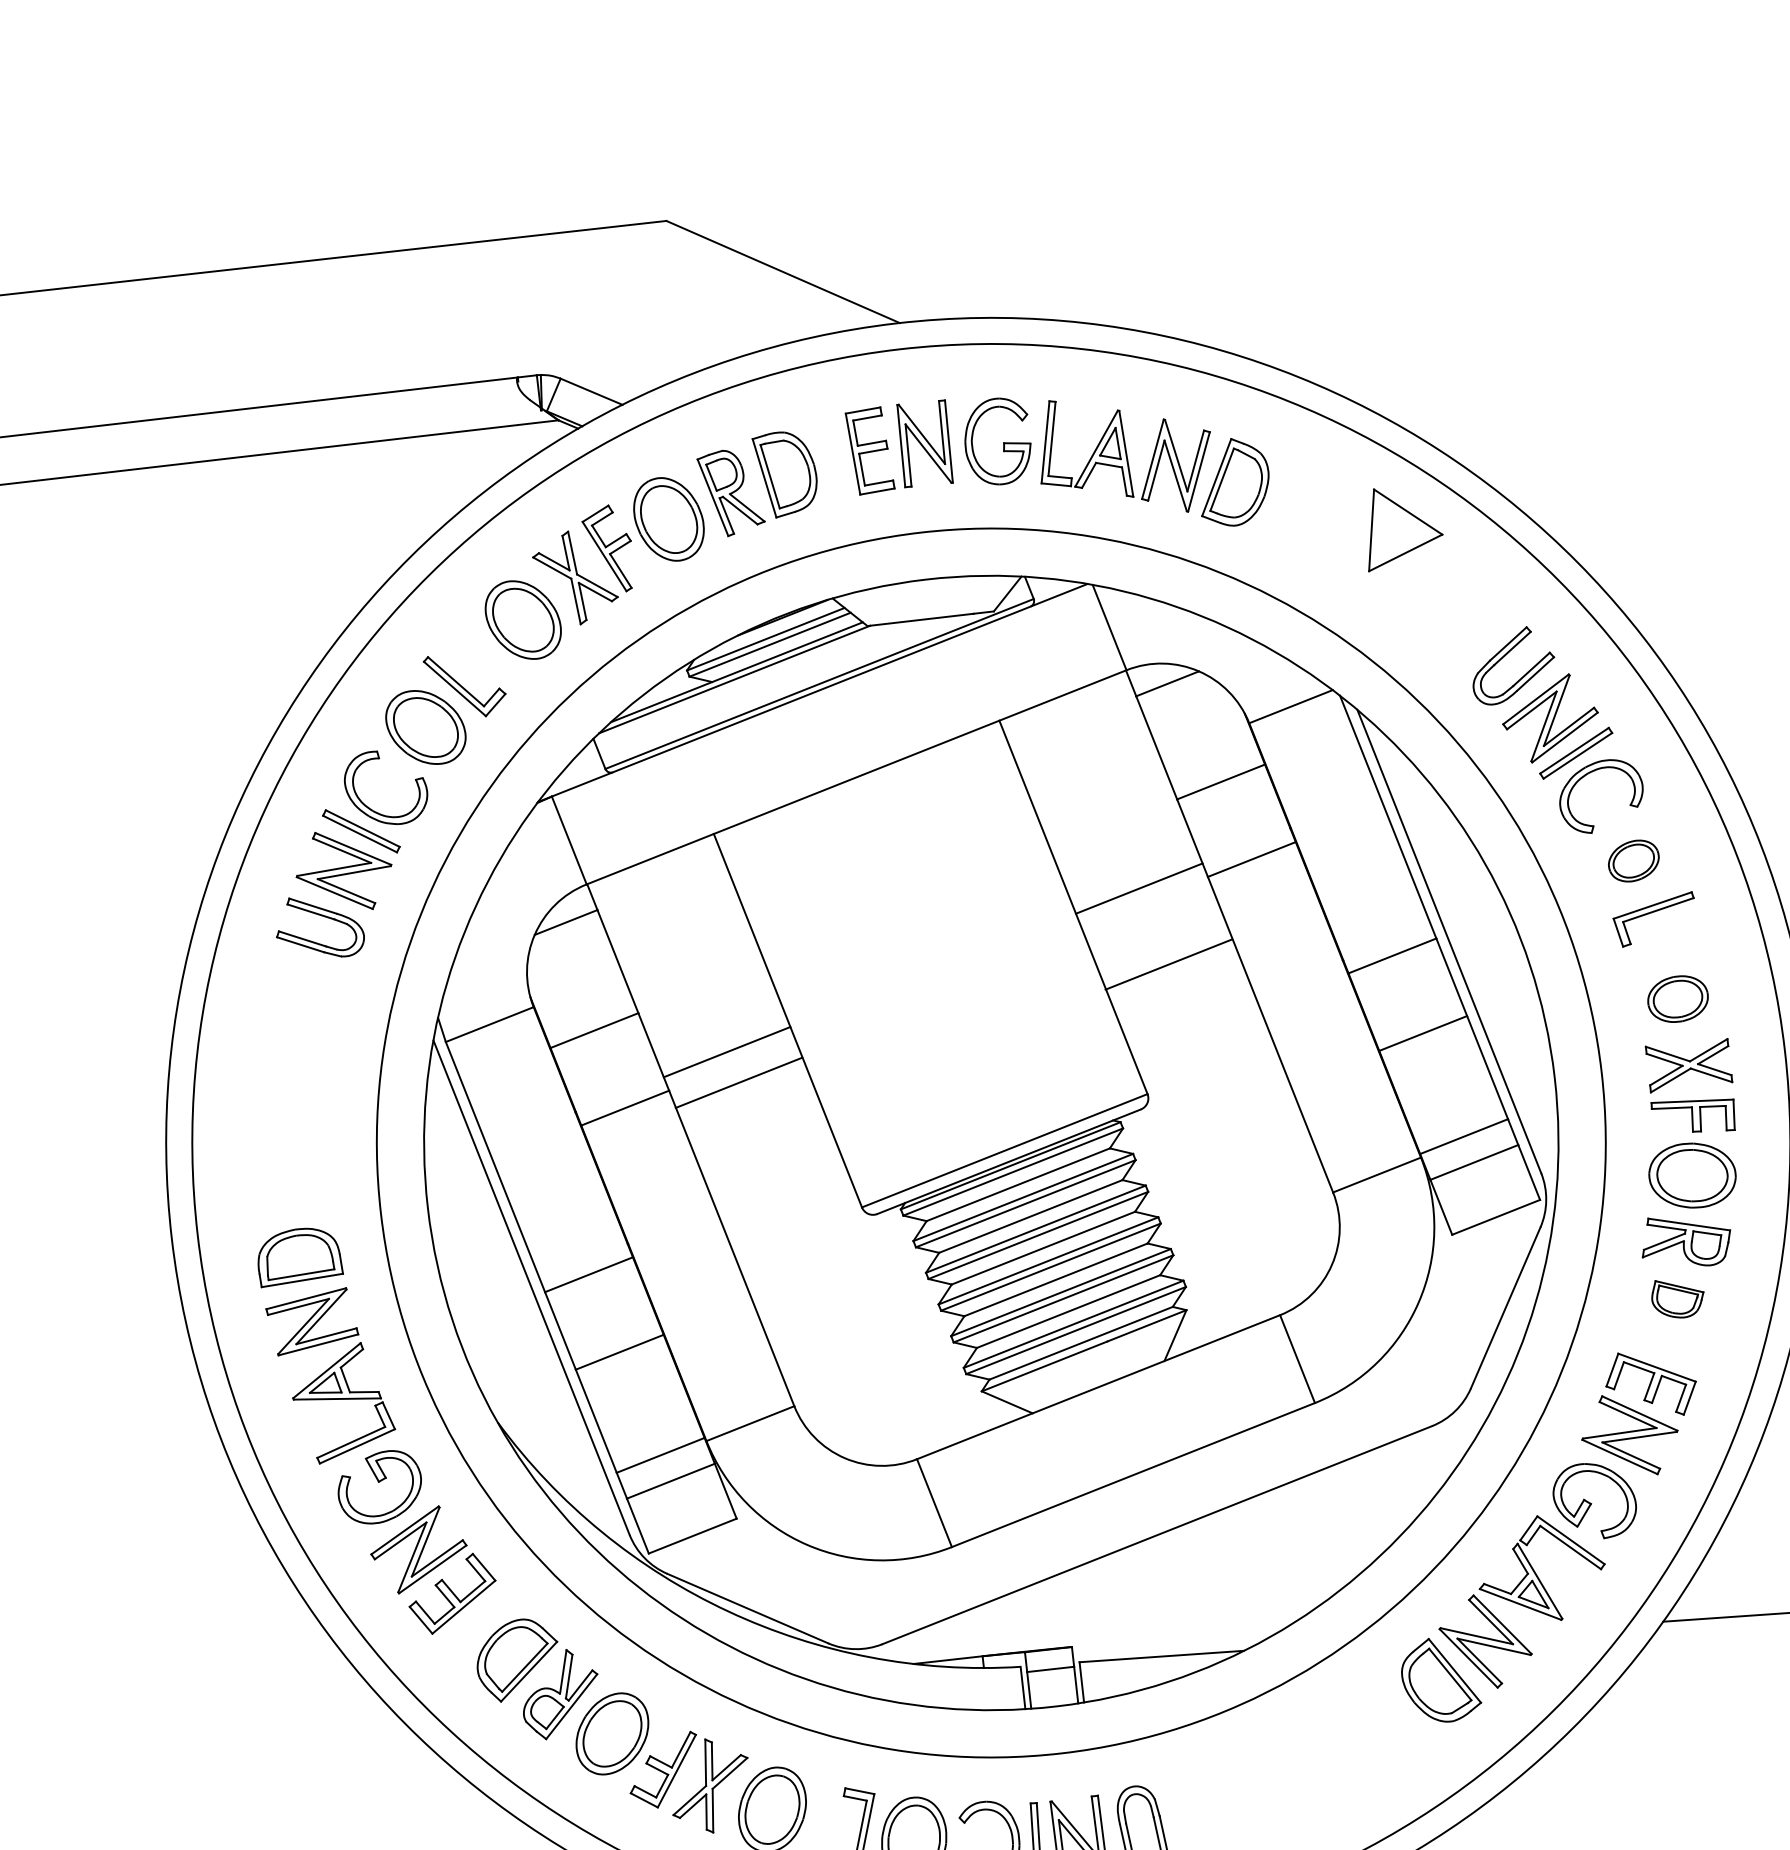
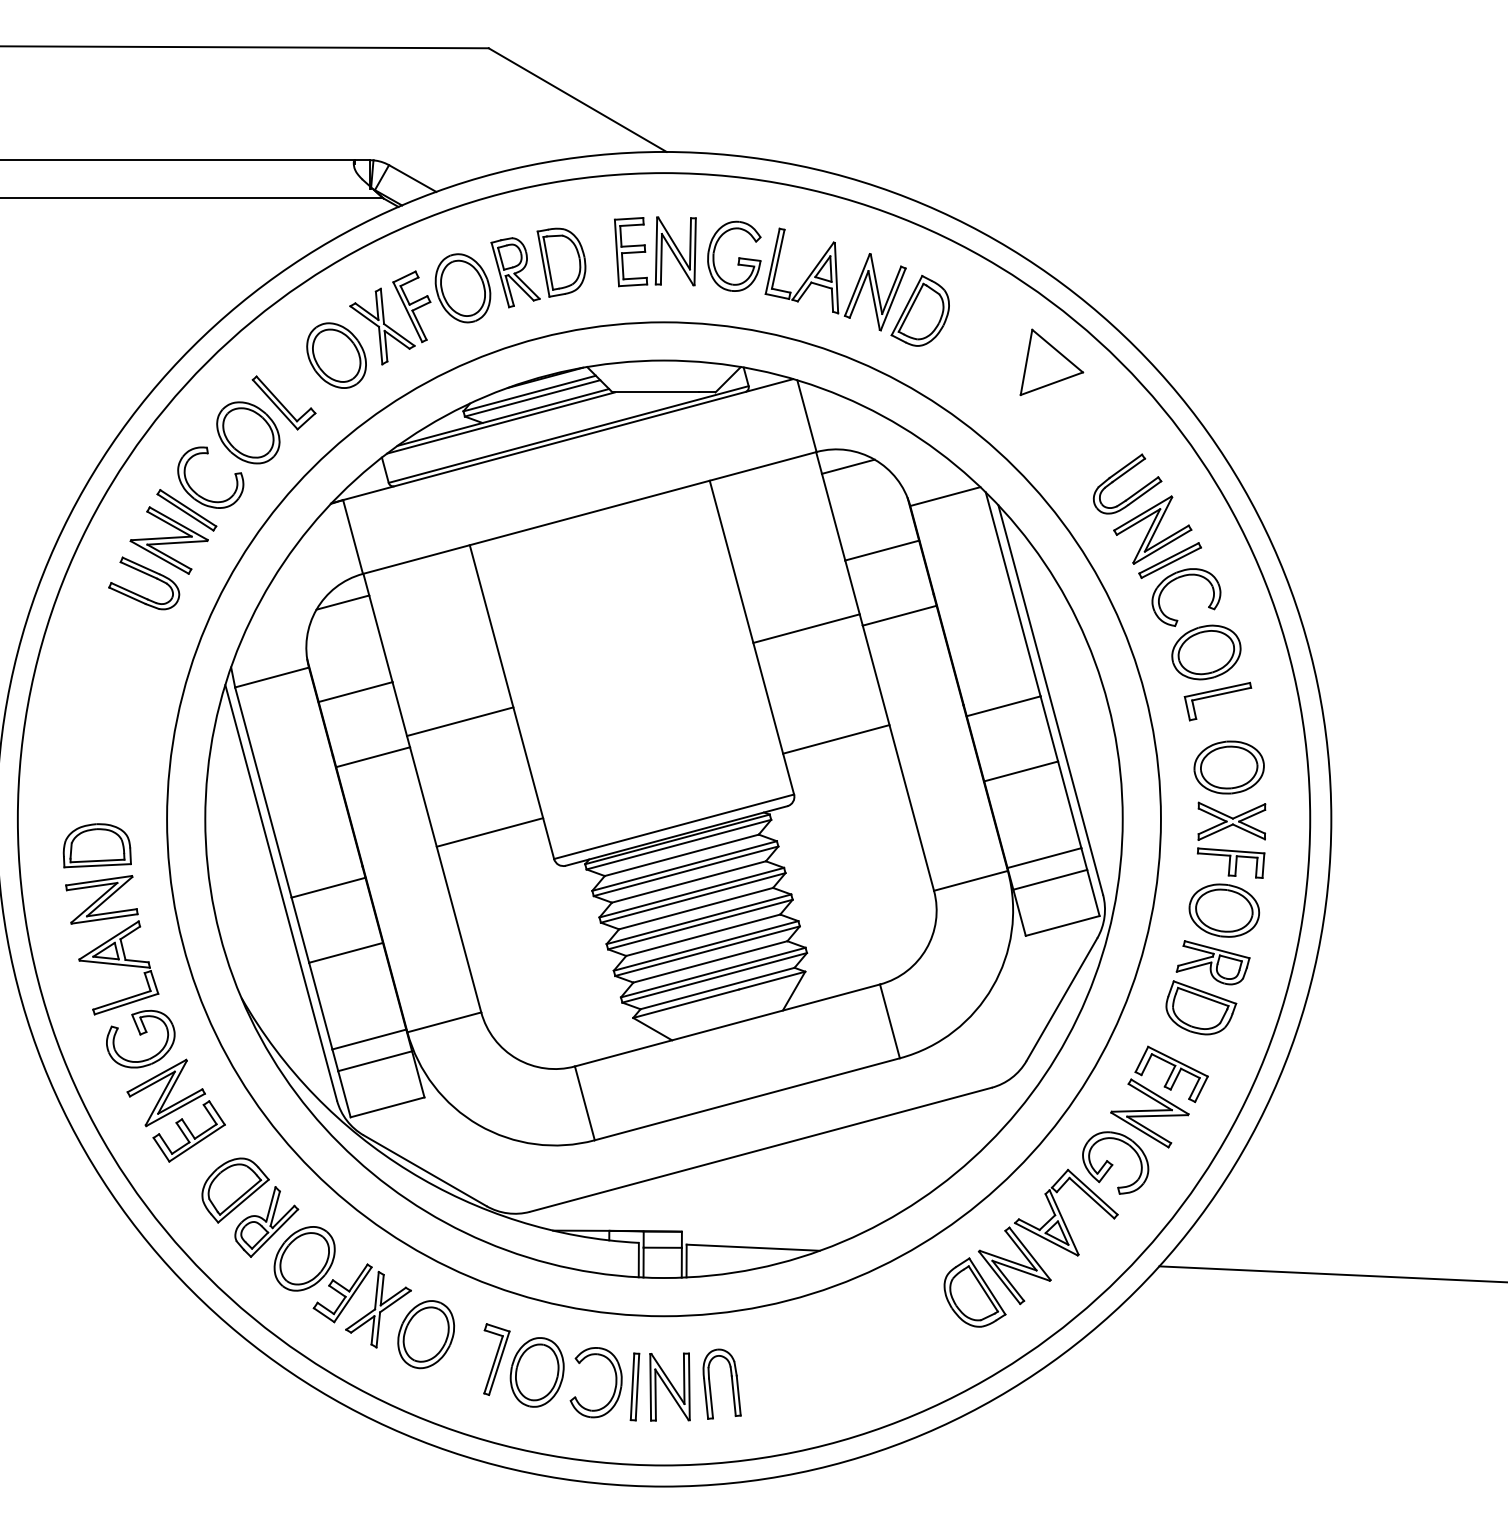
part: (1633, 861) -> (1206, 652), size x1.67
line: (1169, 964) -> (836, 739), moved
part: (1677, 999) -> (1228, 767), size x1.43
line: (738, 1082) -> (489, 832), moved
part: (1678, 1297) -> (1201, 1007), size x1.67

